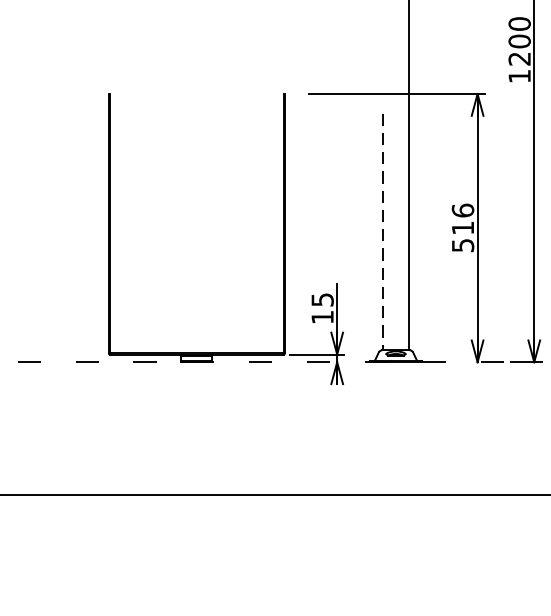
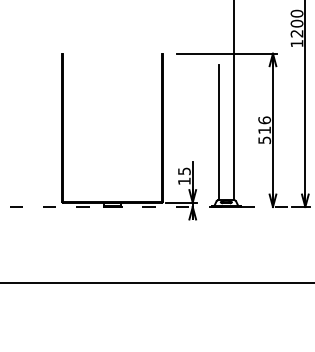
line: (384, 231) -> (219, 132), dashed -> solid

